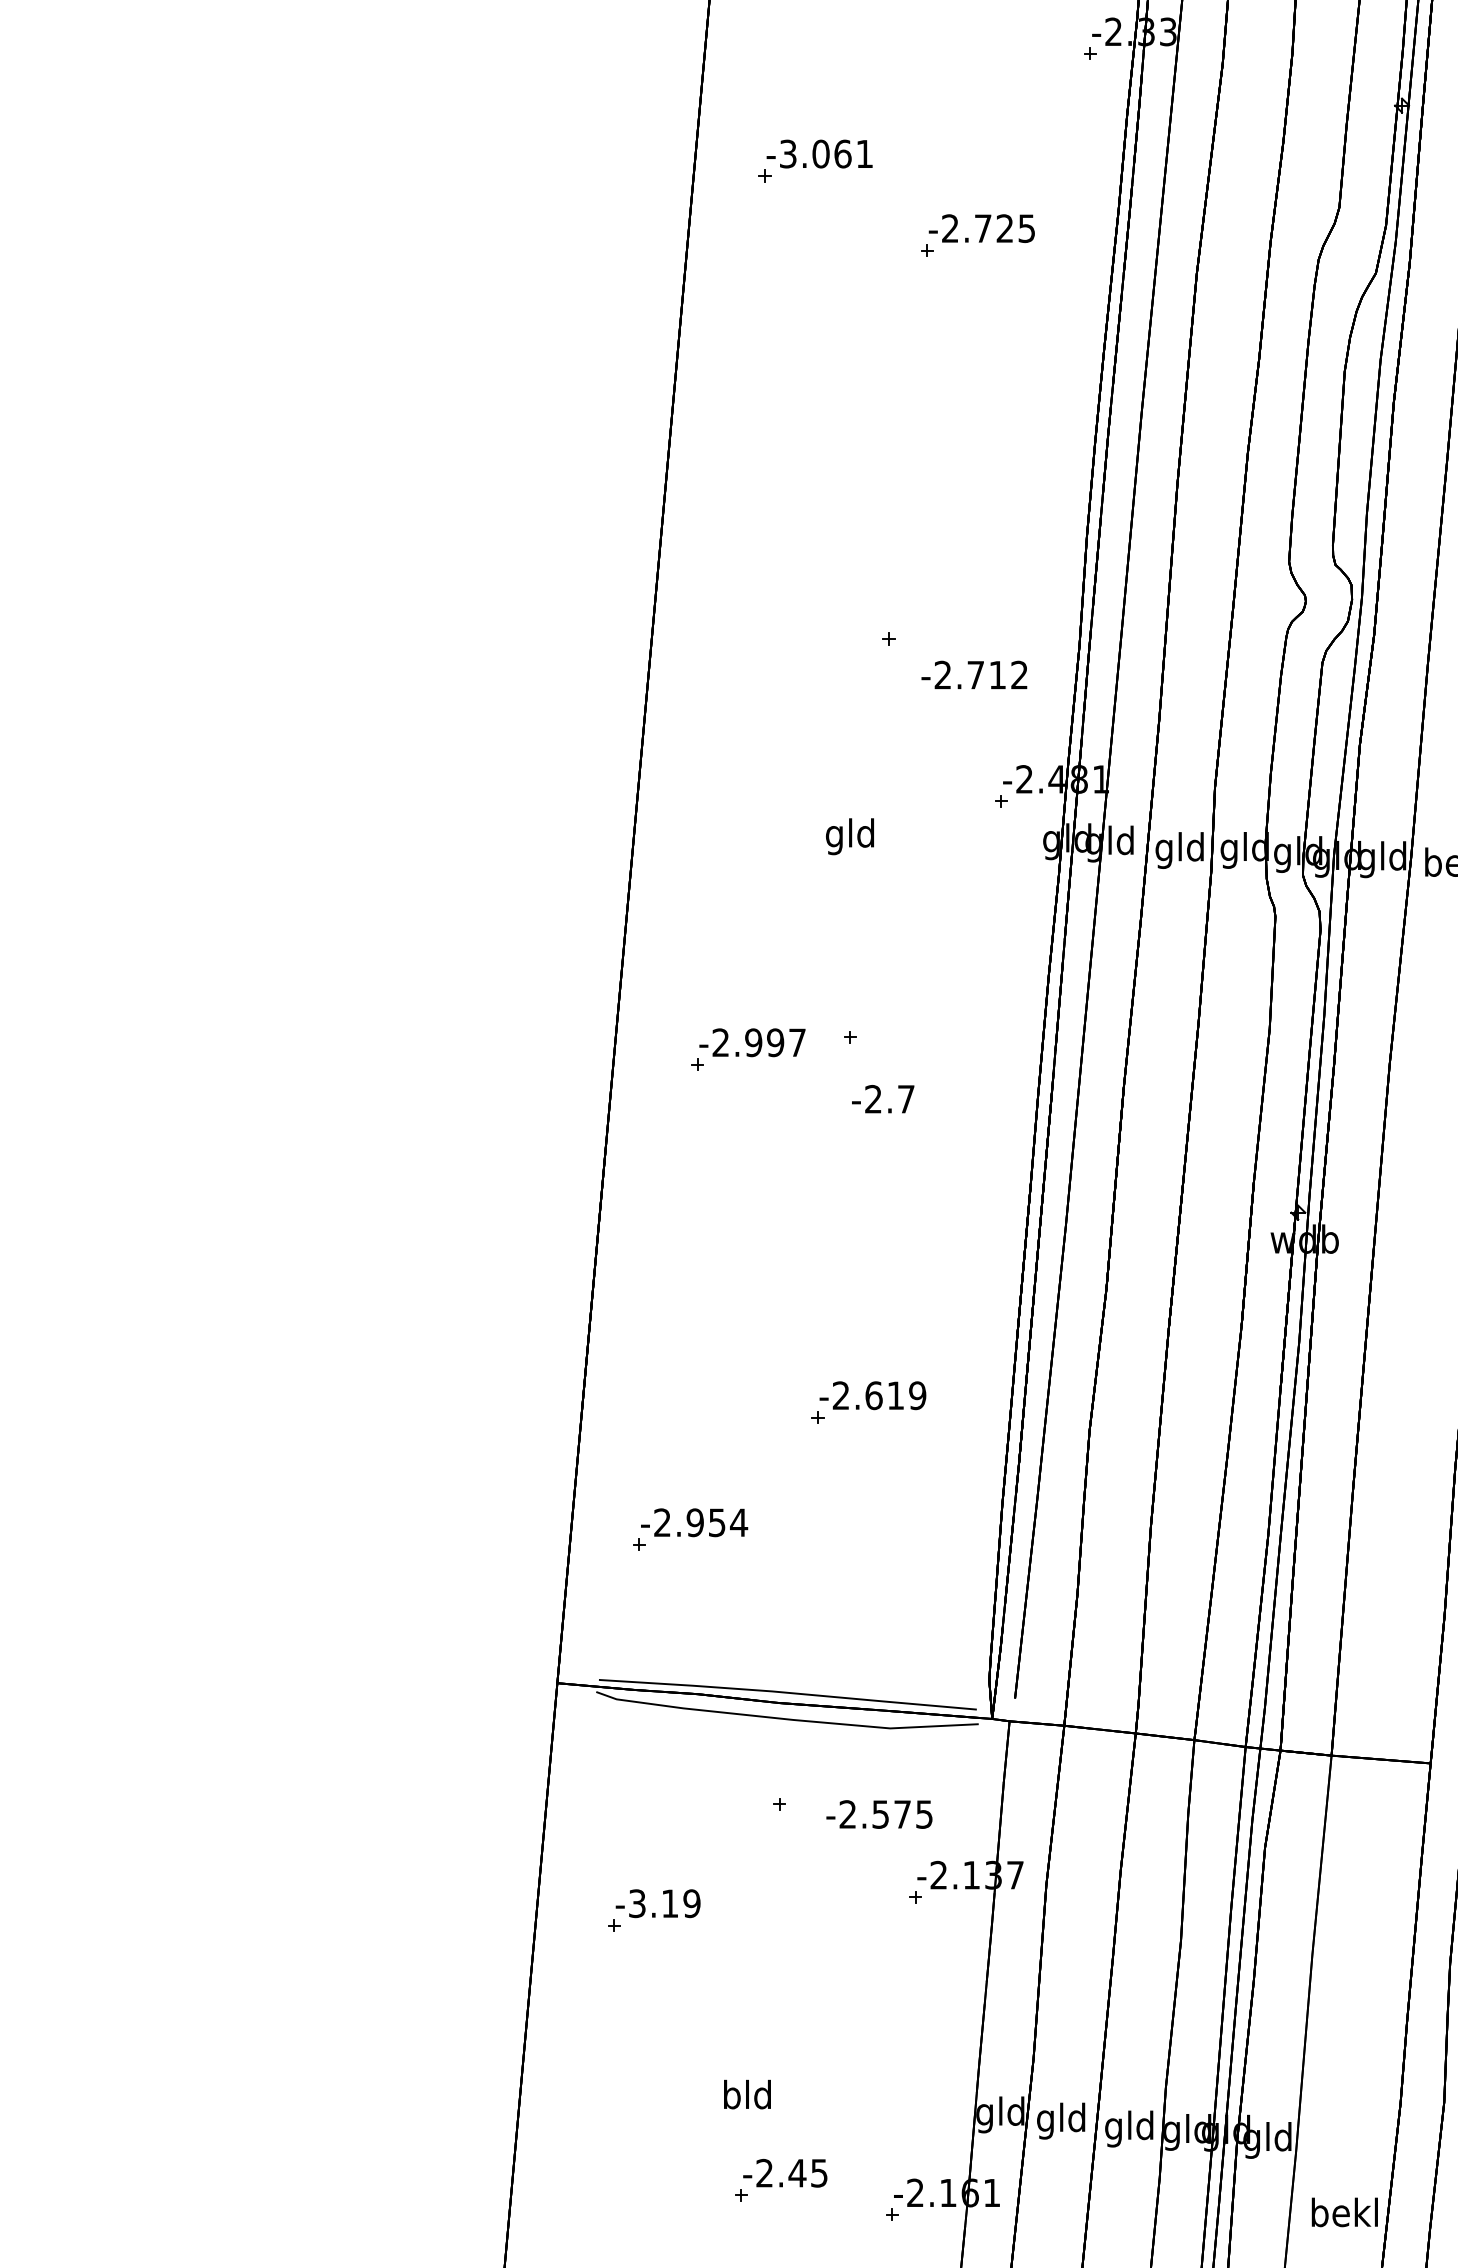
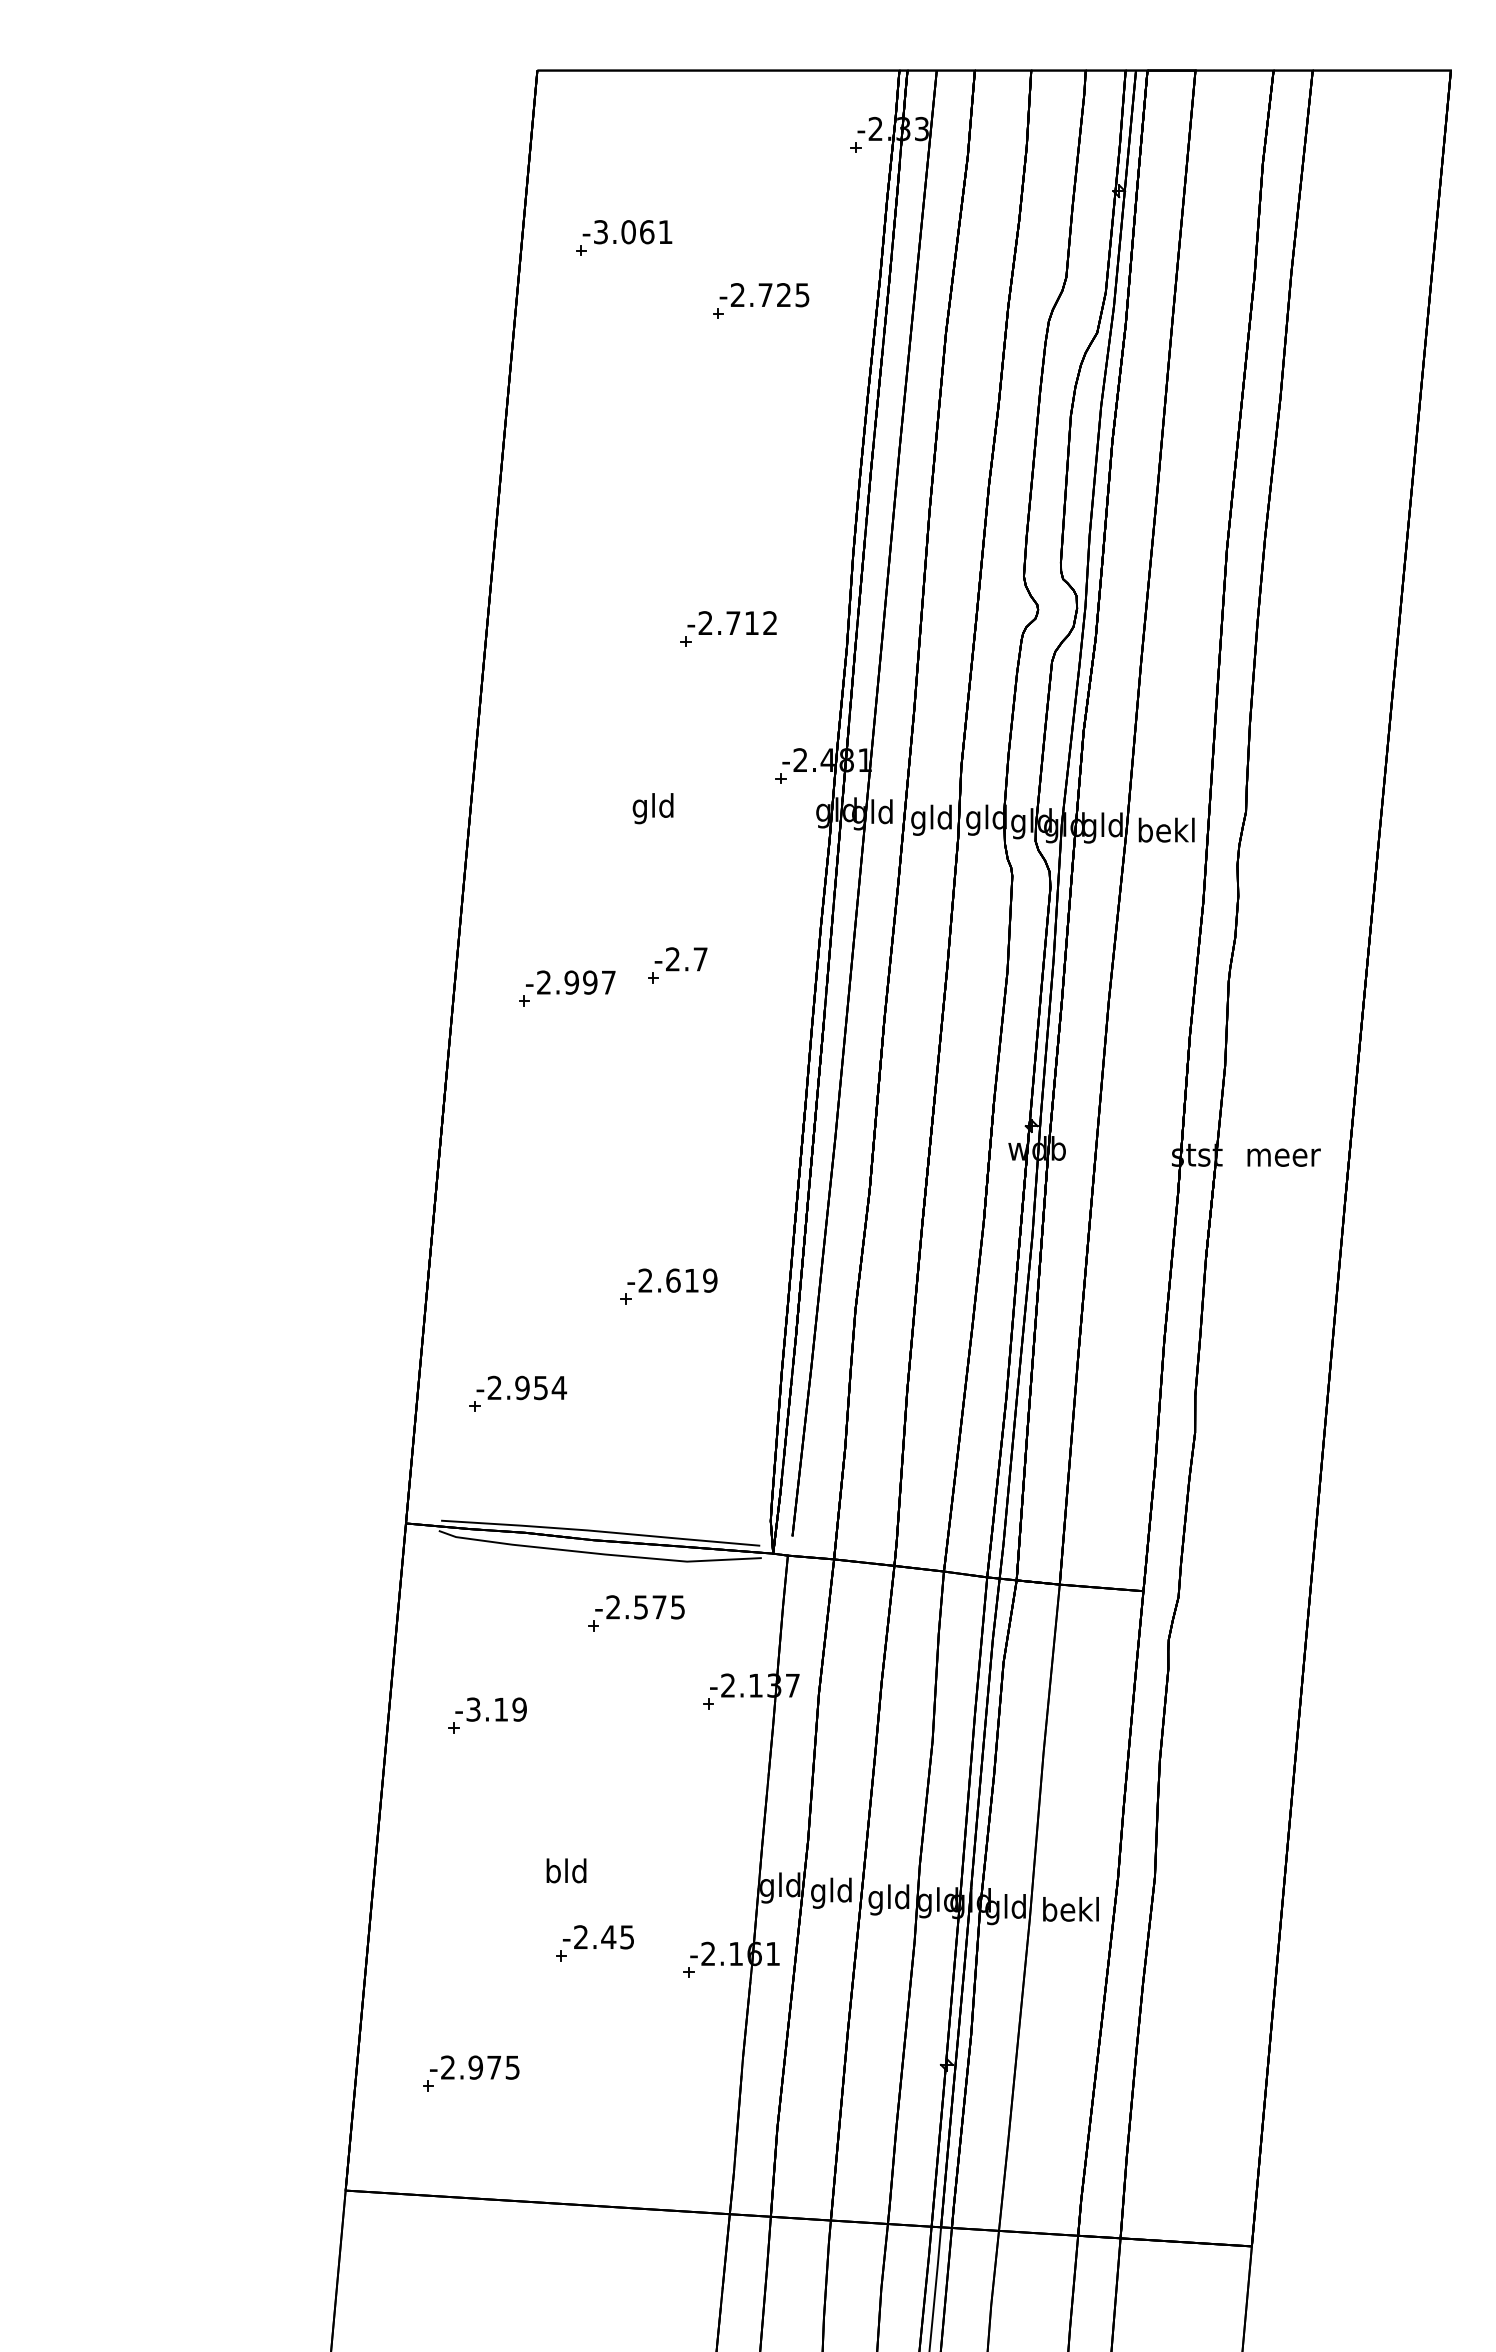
text: (973, 674) -> (731, 622), moved
text: (882, 1099) -> (680, 959), moved
text: (878, 1814) -> (639, 1607), moved
text: (1344, 2212) -> (1070, 1909), moved

